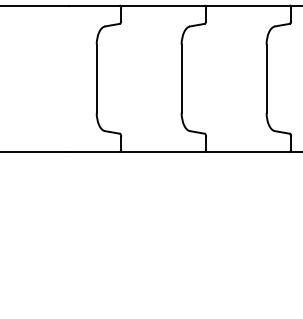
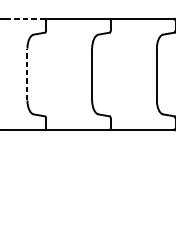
line: (93, 5) -> (24, 18), solid -> dashed
line: (96, 78) -> (27, 74), solid -> dashed

